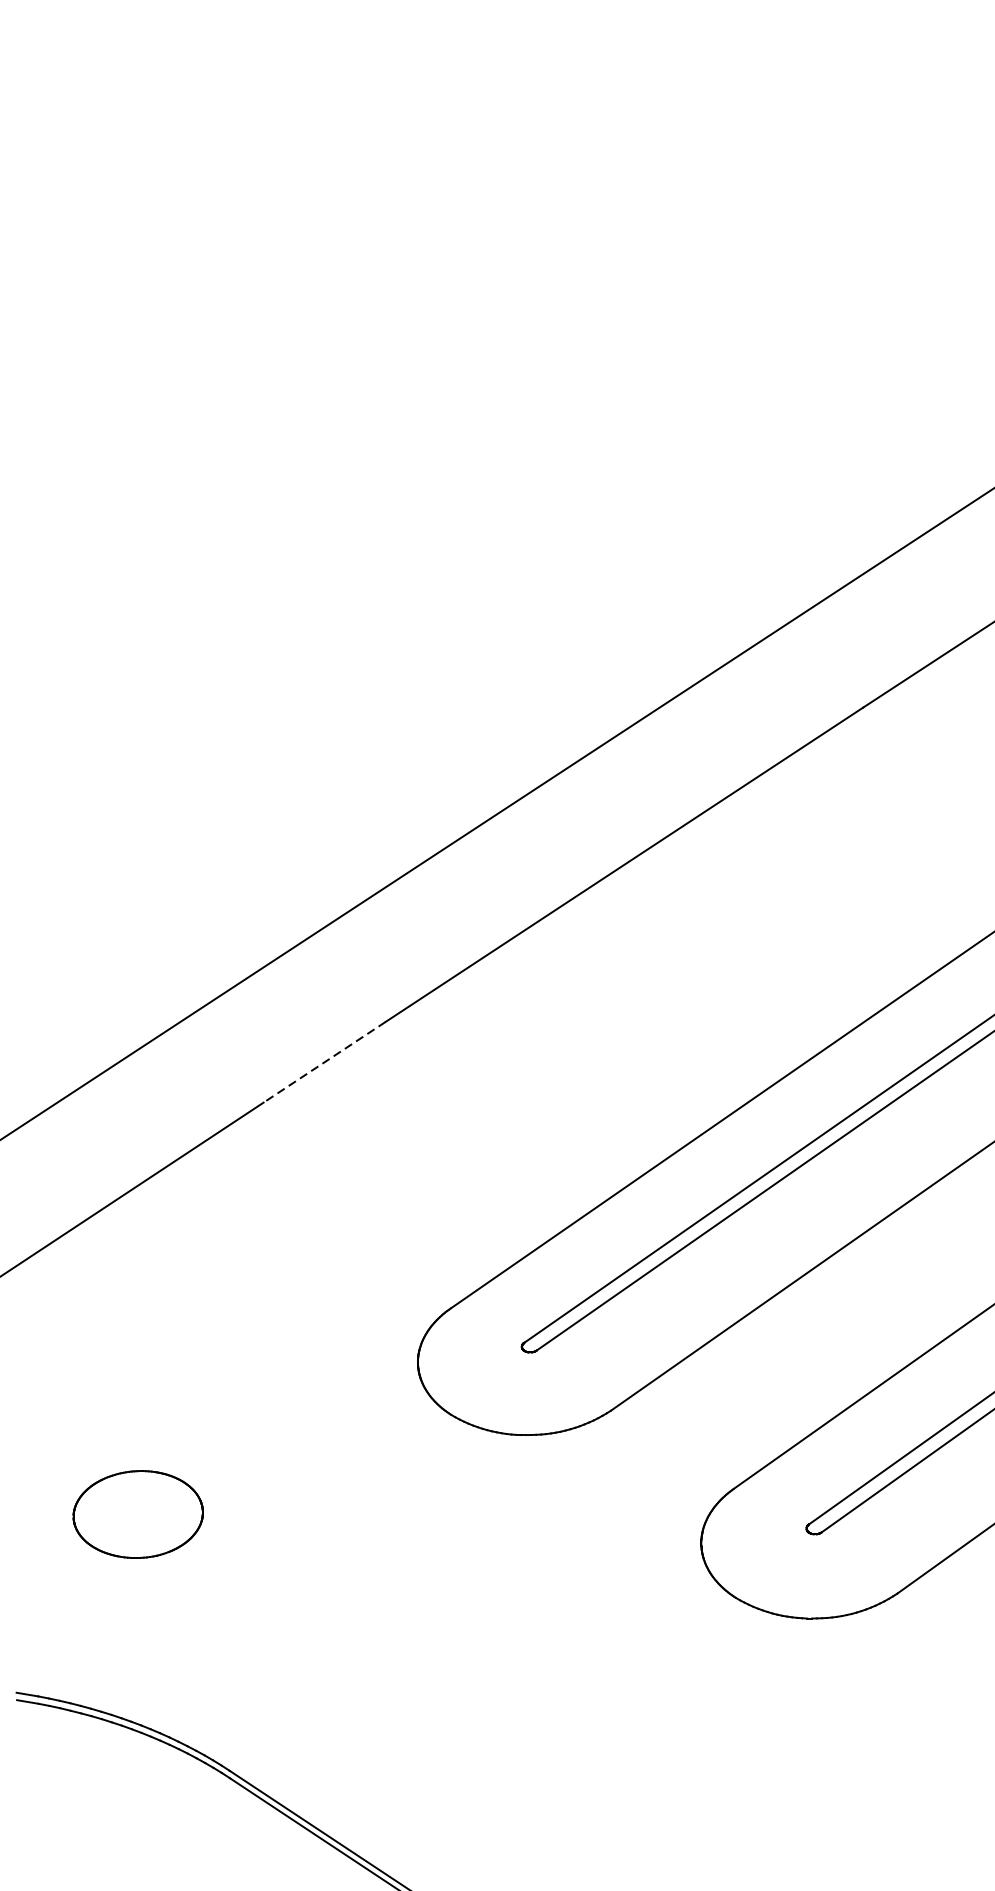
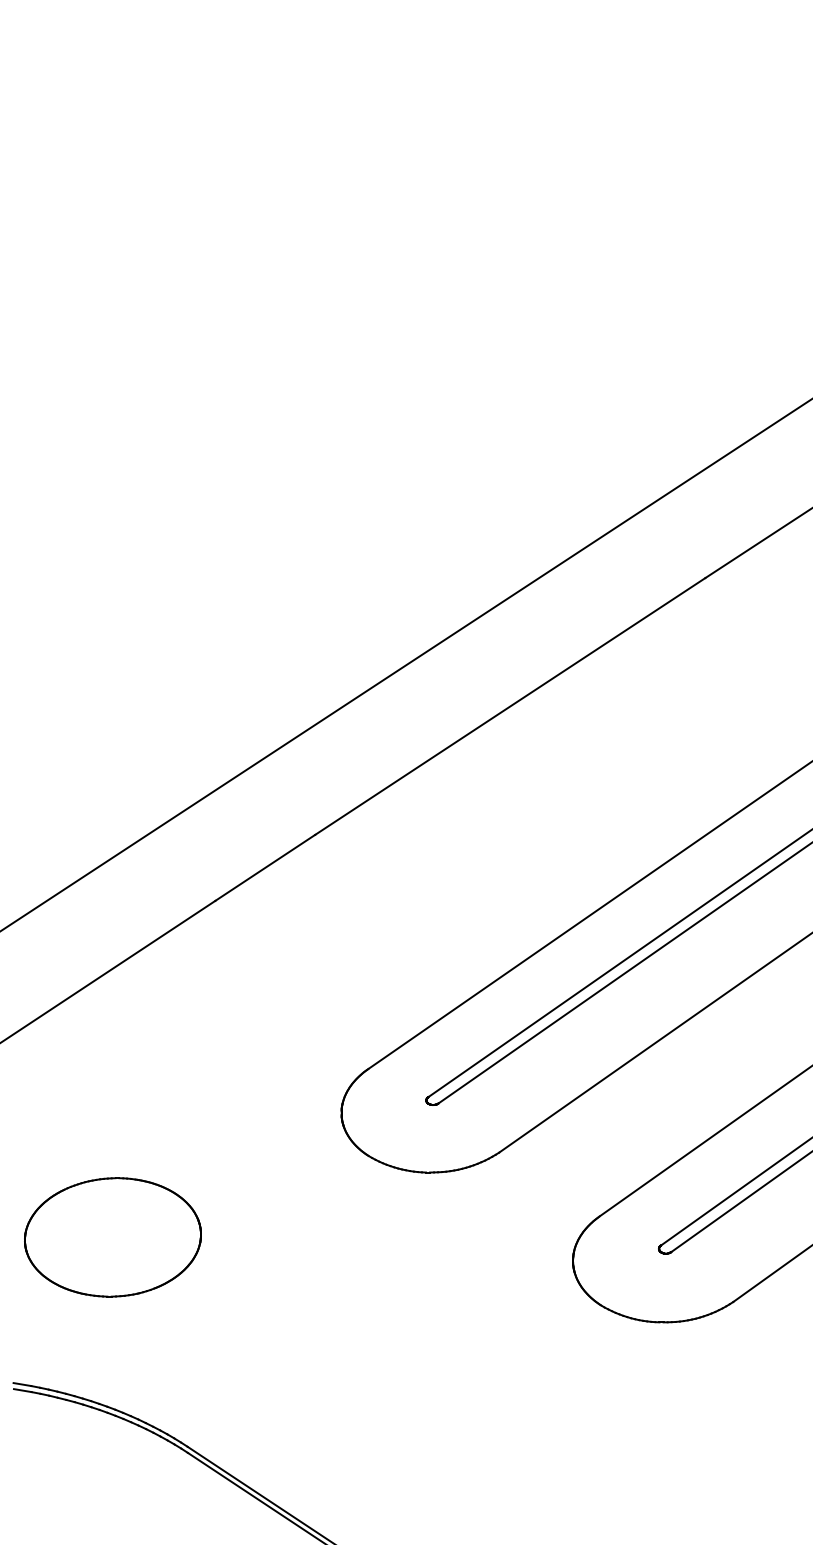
line: (324, 1061) -> (265, 867), dashed -> solid
part: (137, 1514) -> (112, 1237), size x1.67

